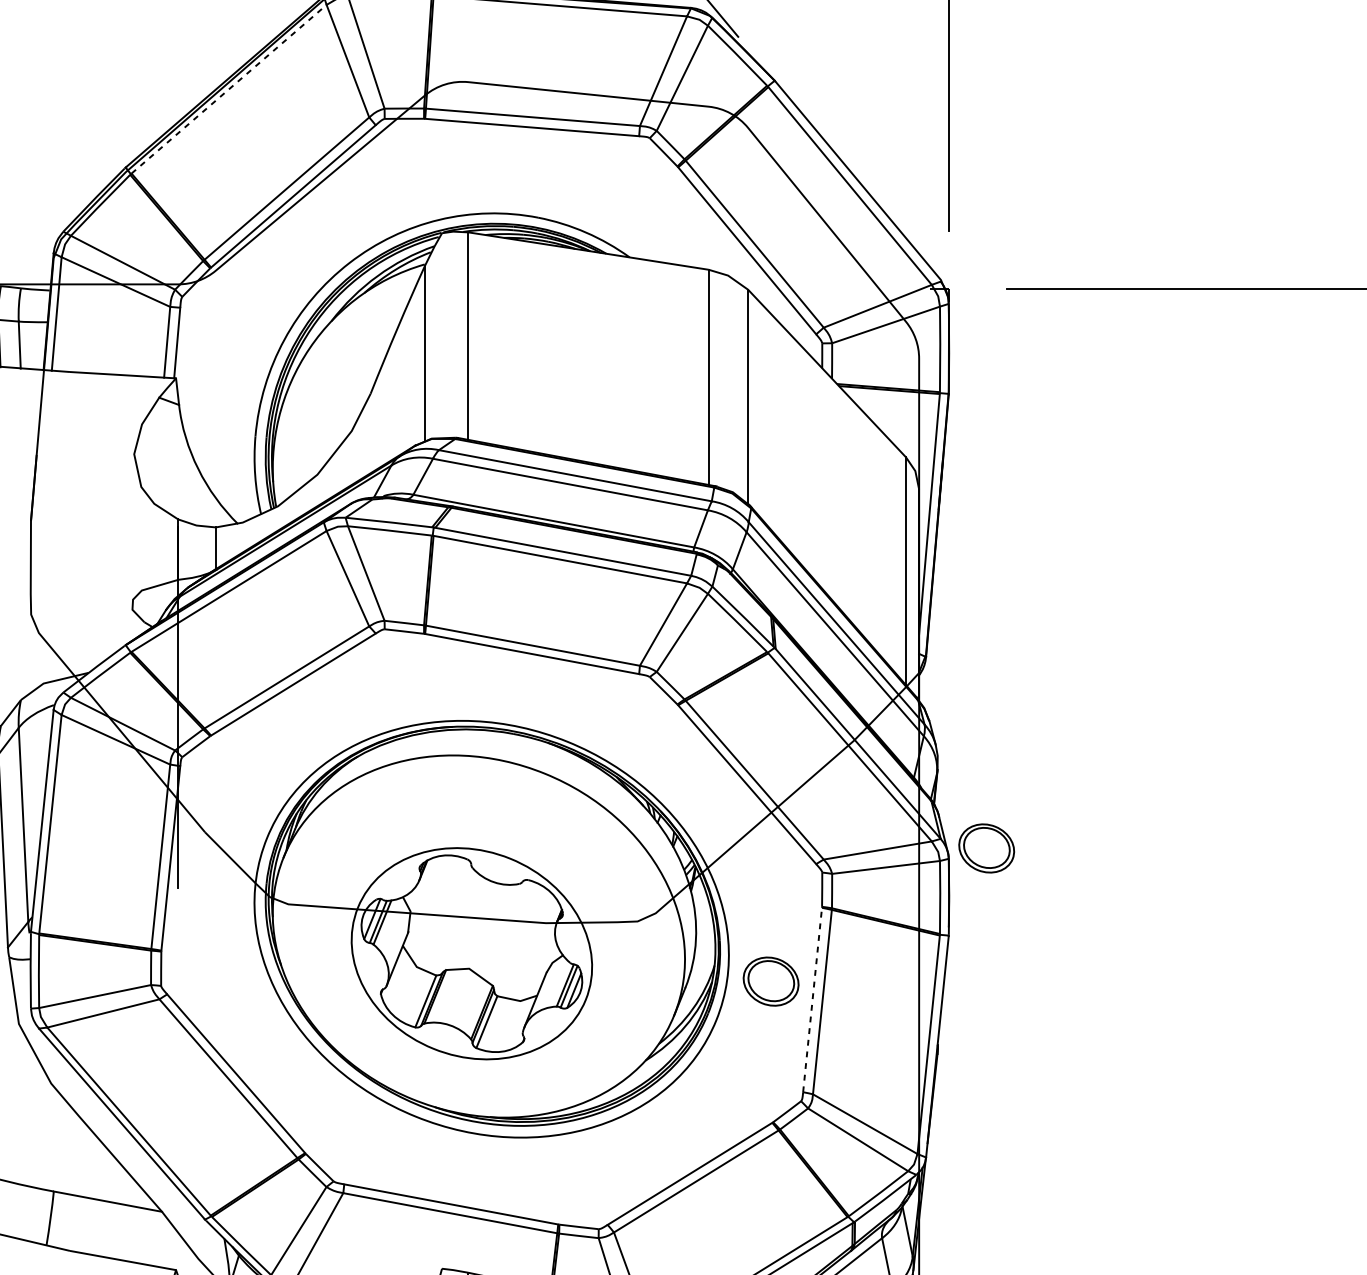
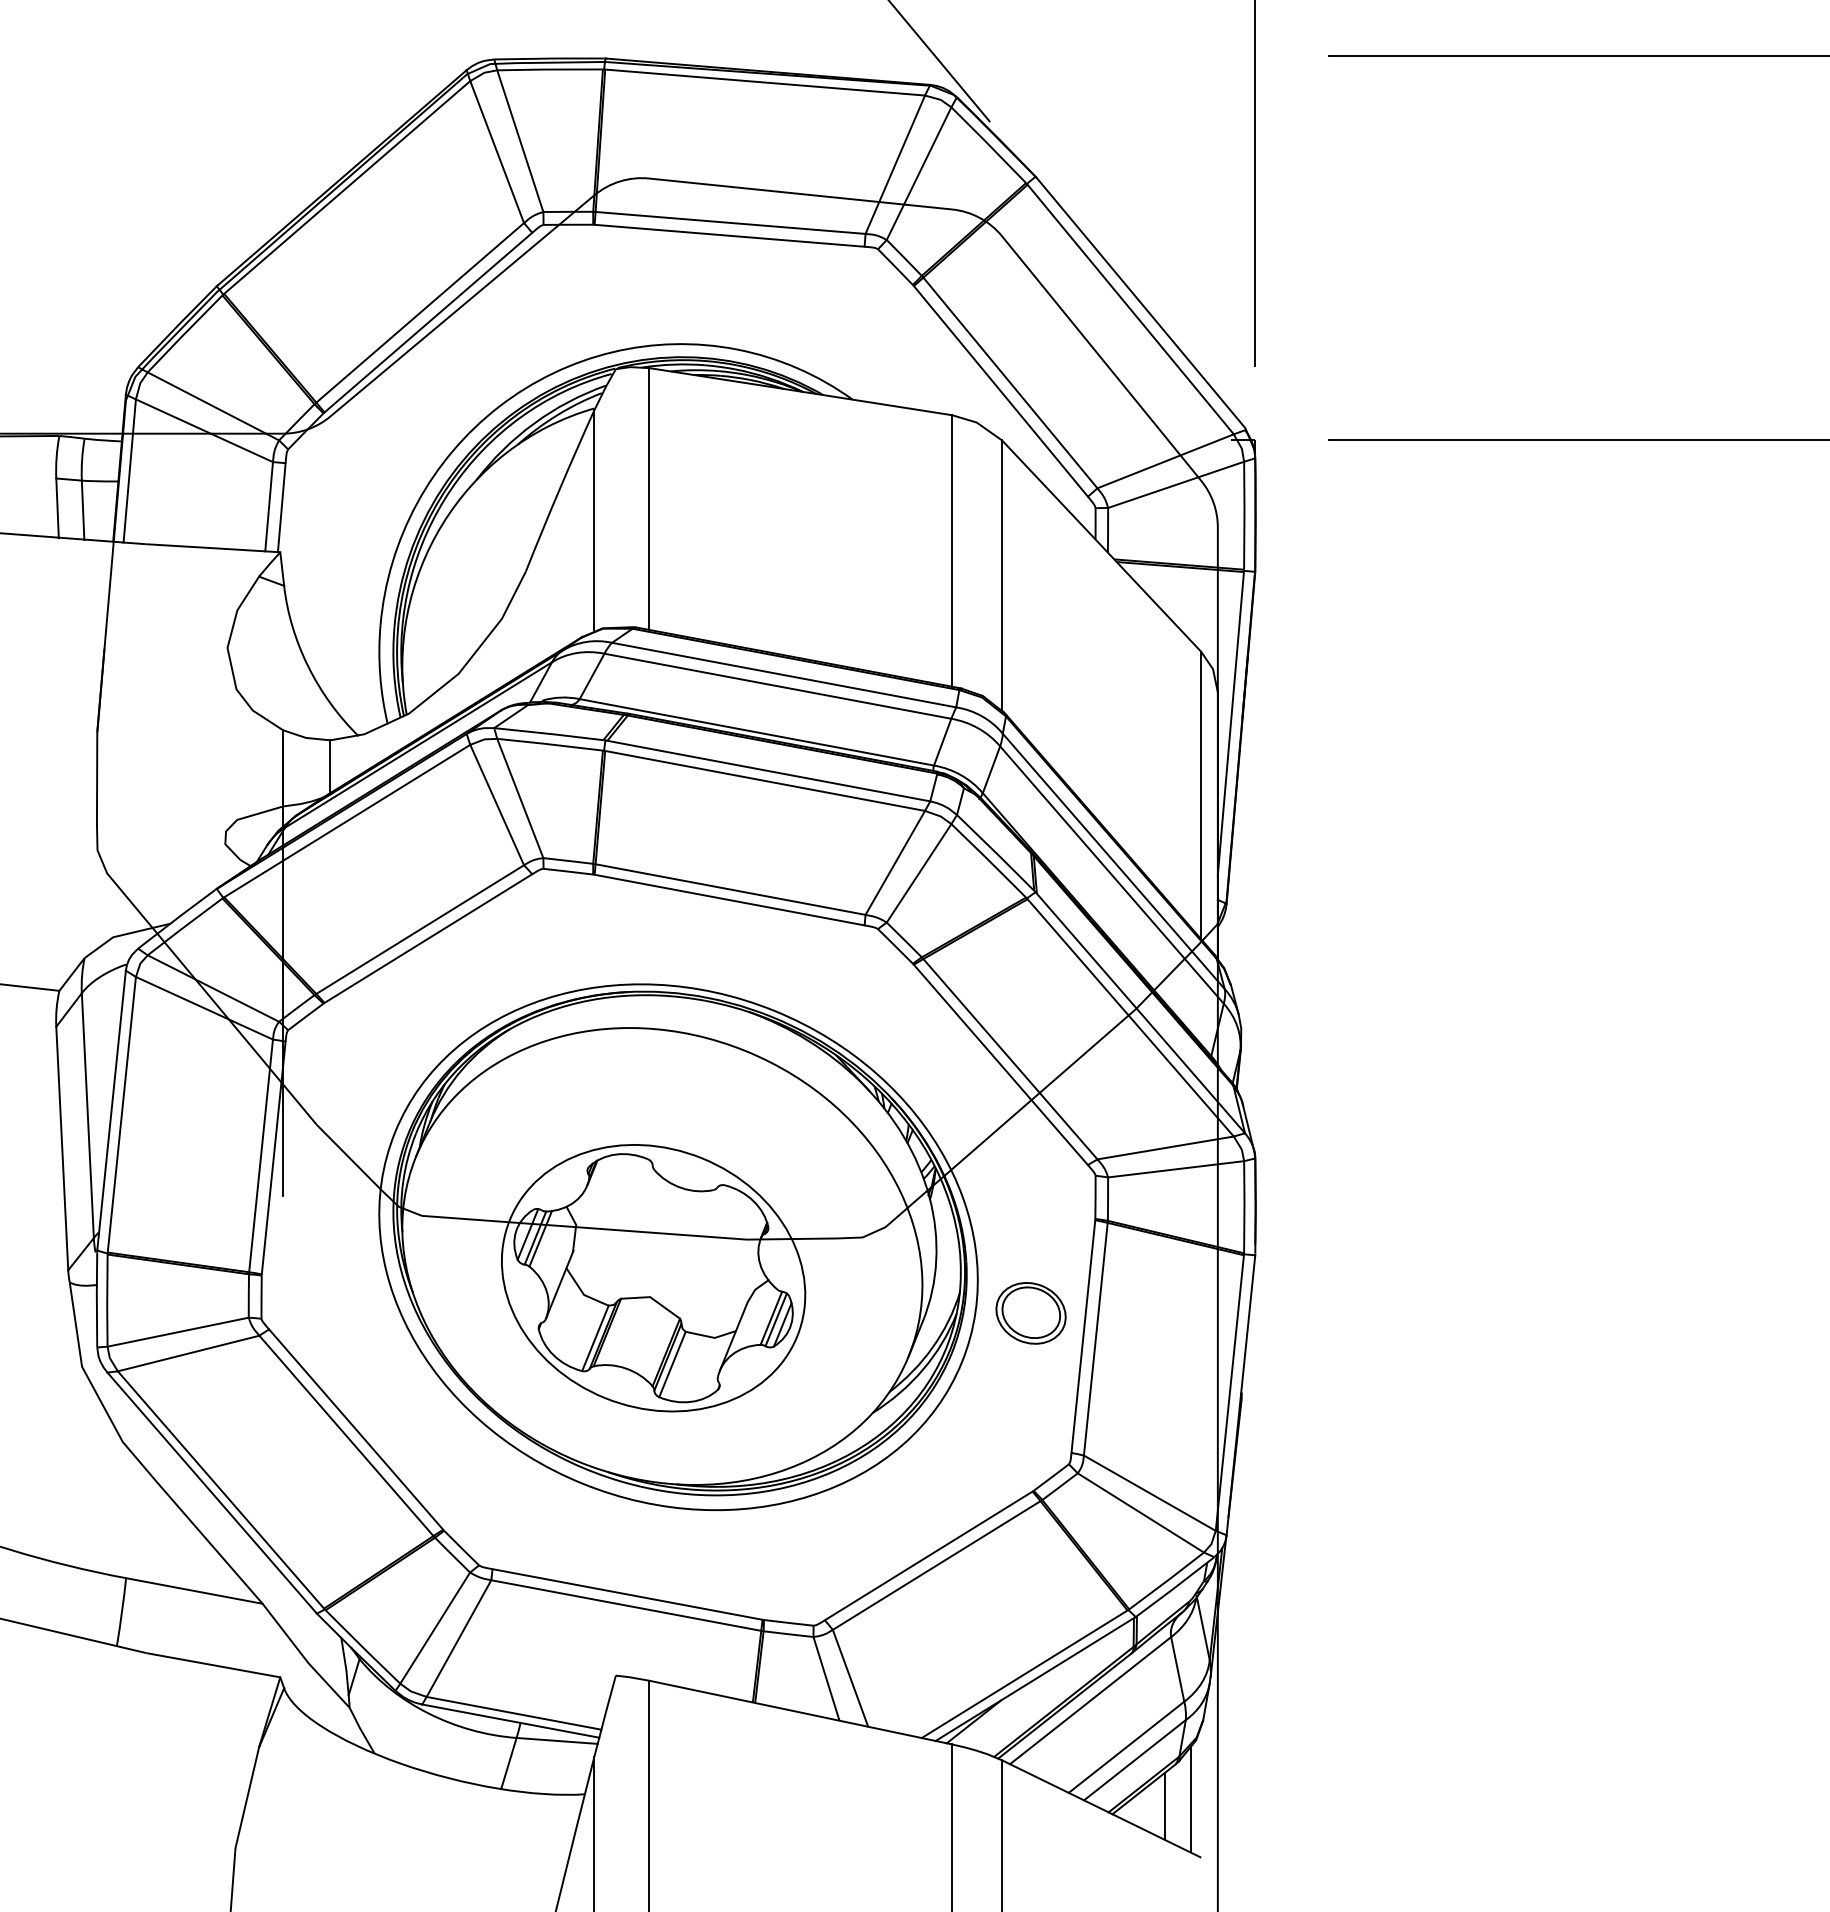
line: (229, 89) -> (347, 187), dashed -> solid
part: (986, 848) -> (1302, 1145), removed
line: (812, 999) -> (1083, 1336), dashed -> solid

